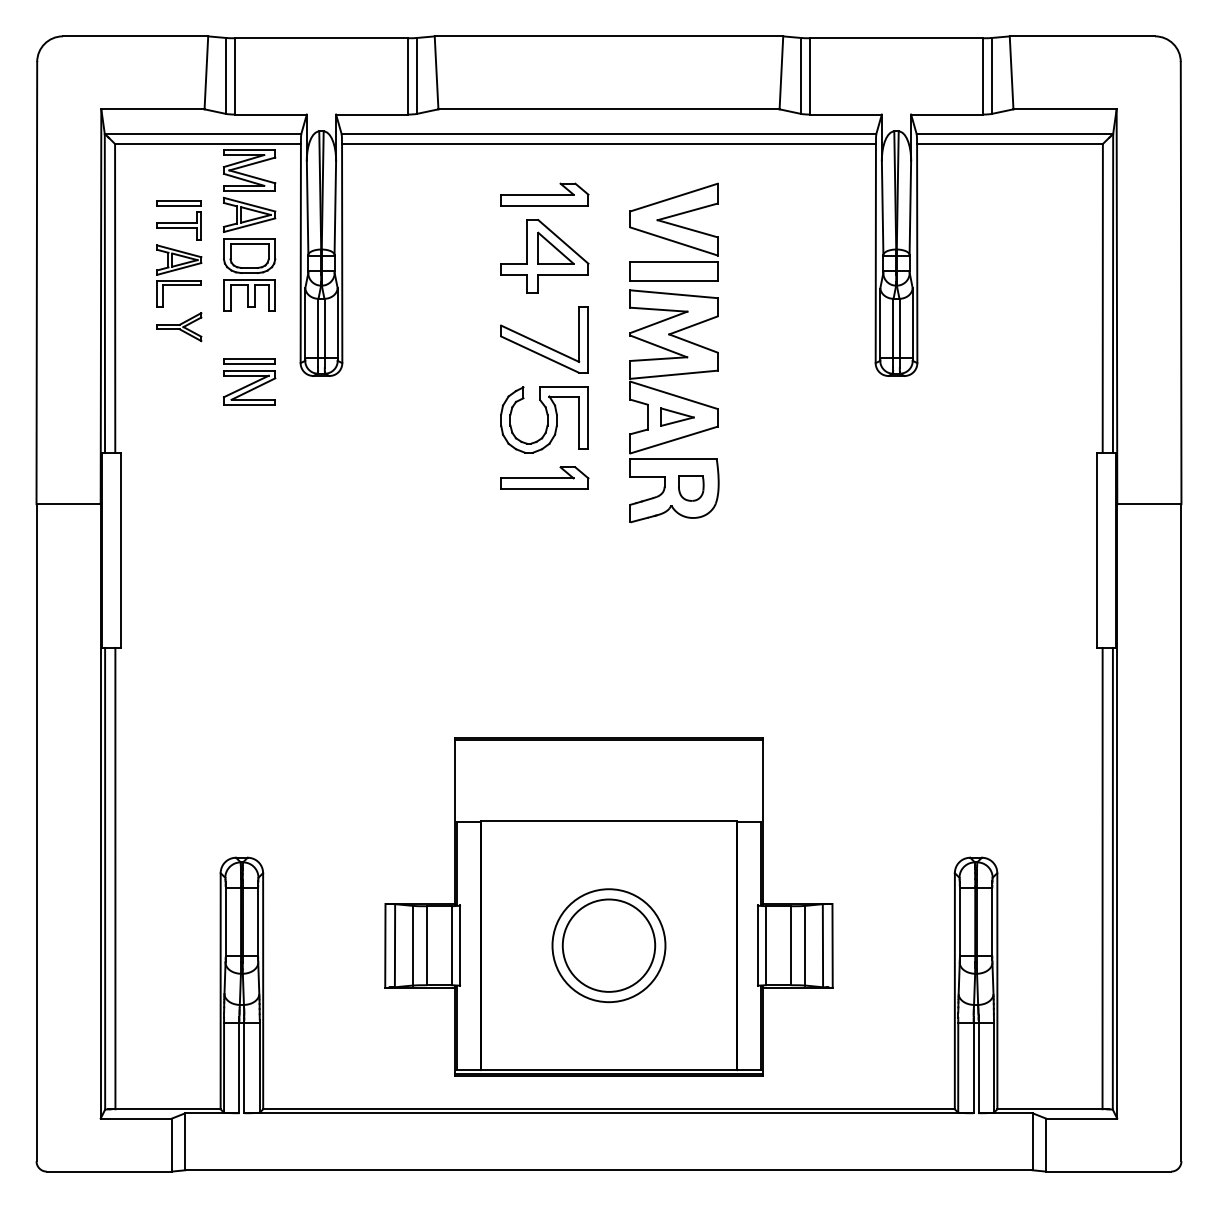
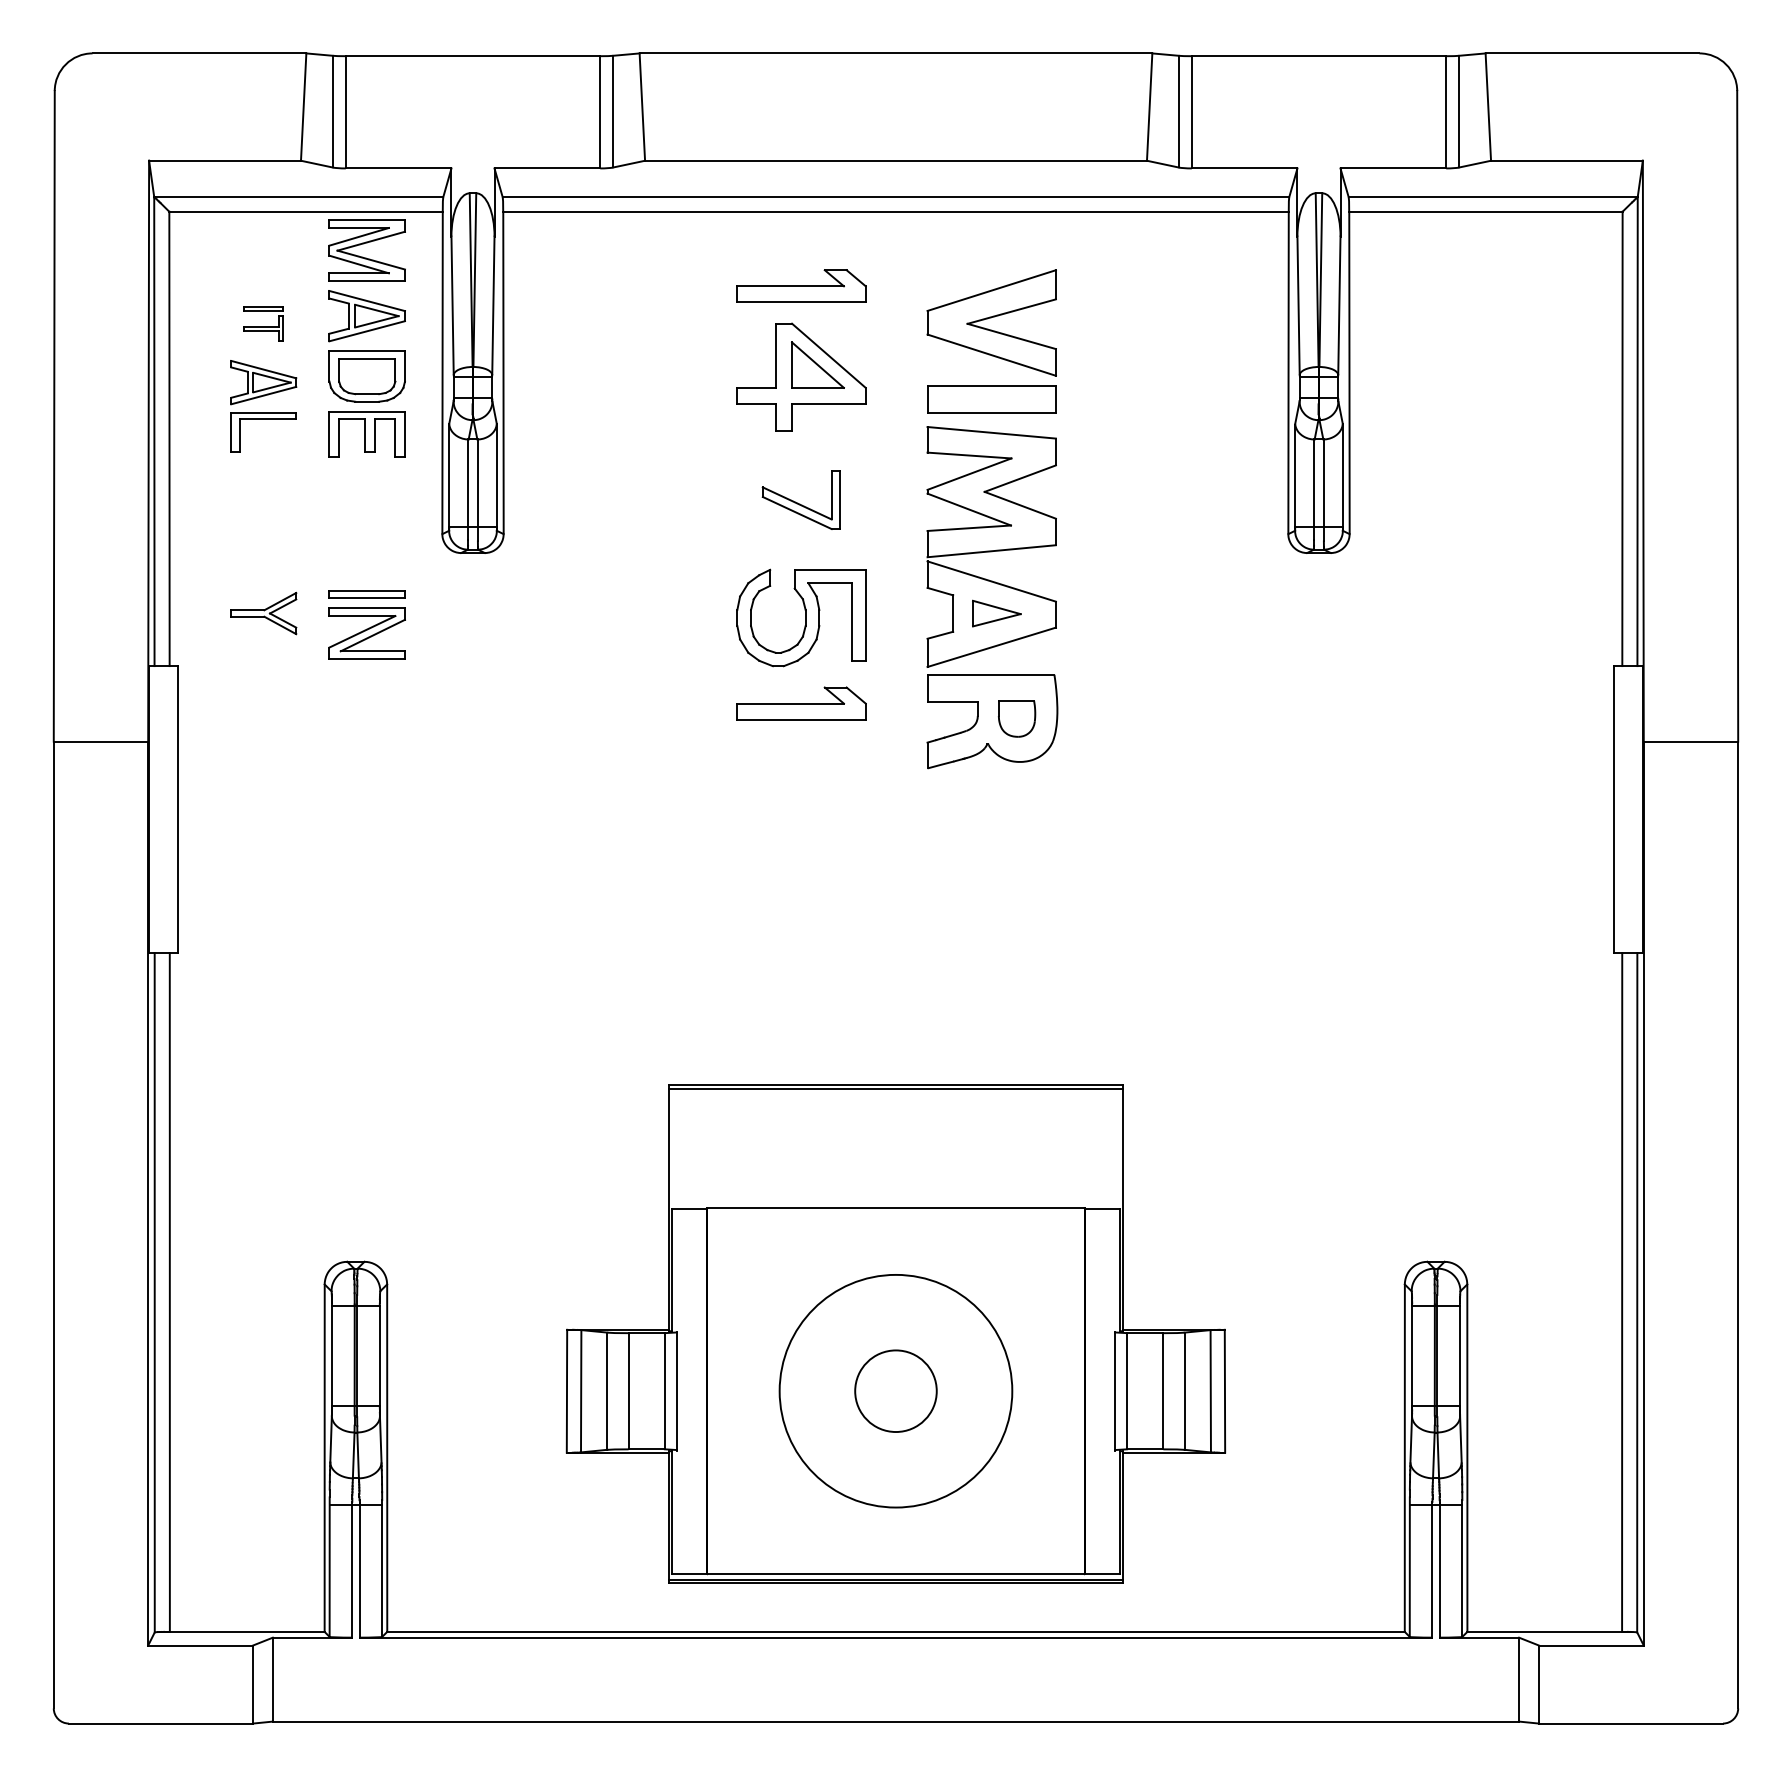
part: (178, 220) -> (262, 324), size x0.6
part: (179, 327) -> (264, 614), moved
part: (544, 339) -> (801, 499), size x0.6
part: (249, 381) -> (367, 624), moved
circle: (608, 945) -> (895, 1390), size x0.6
circle: (608, 945) -> (895, 1390), size x1.4

